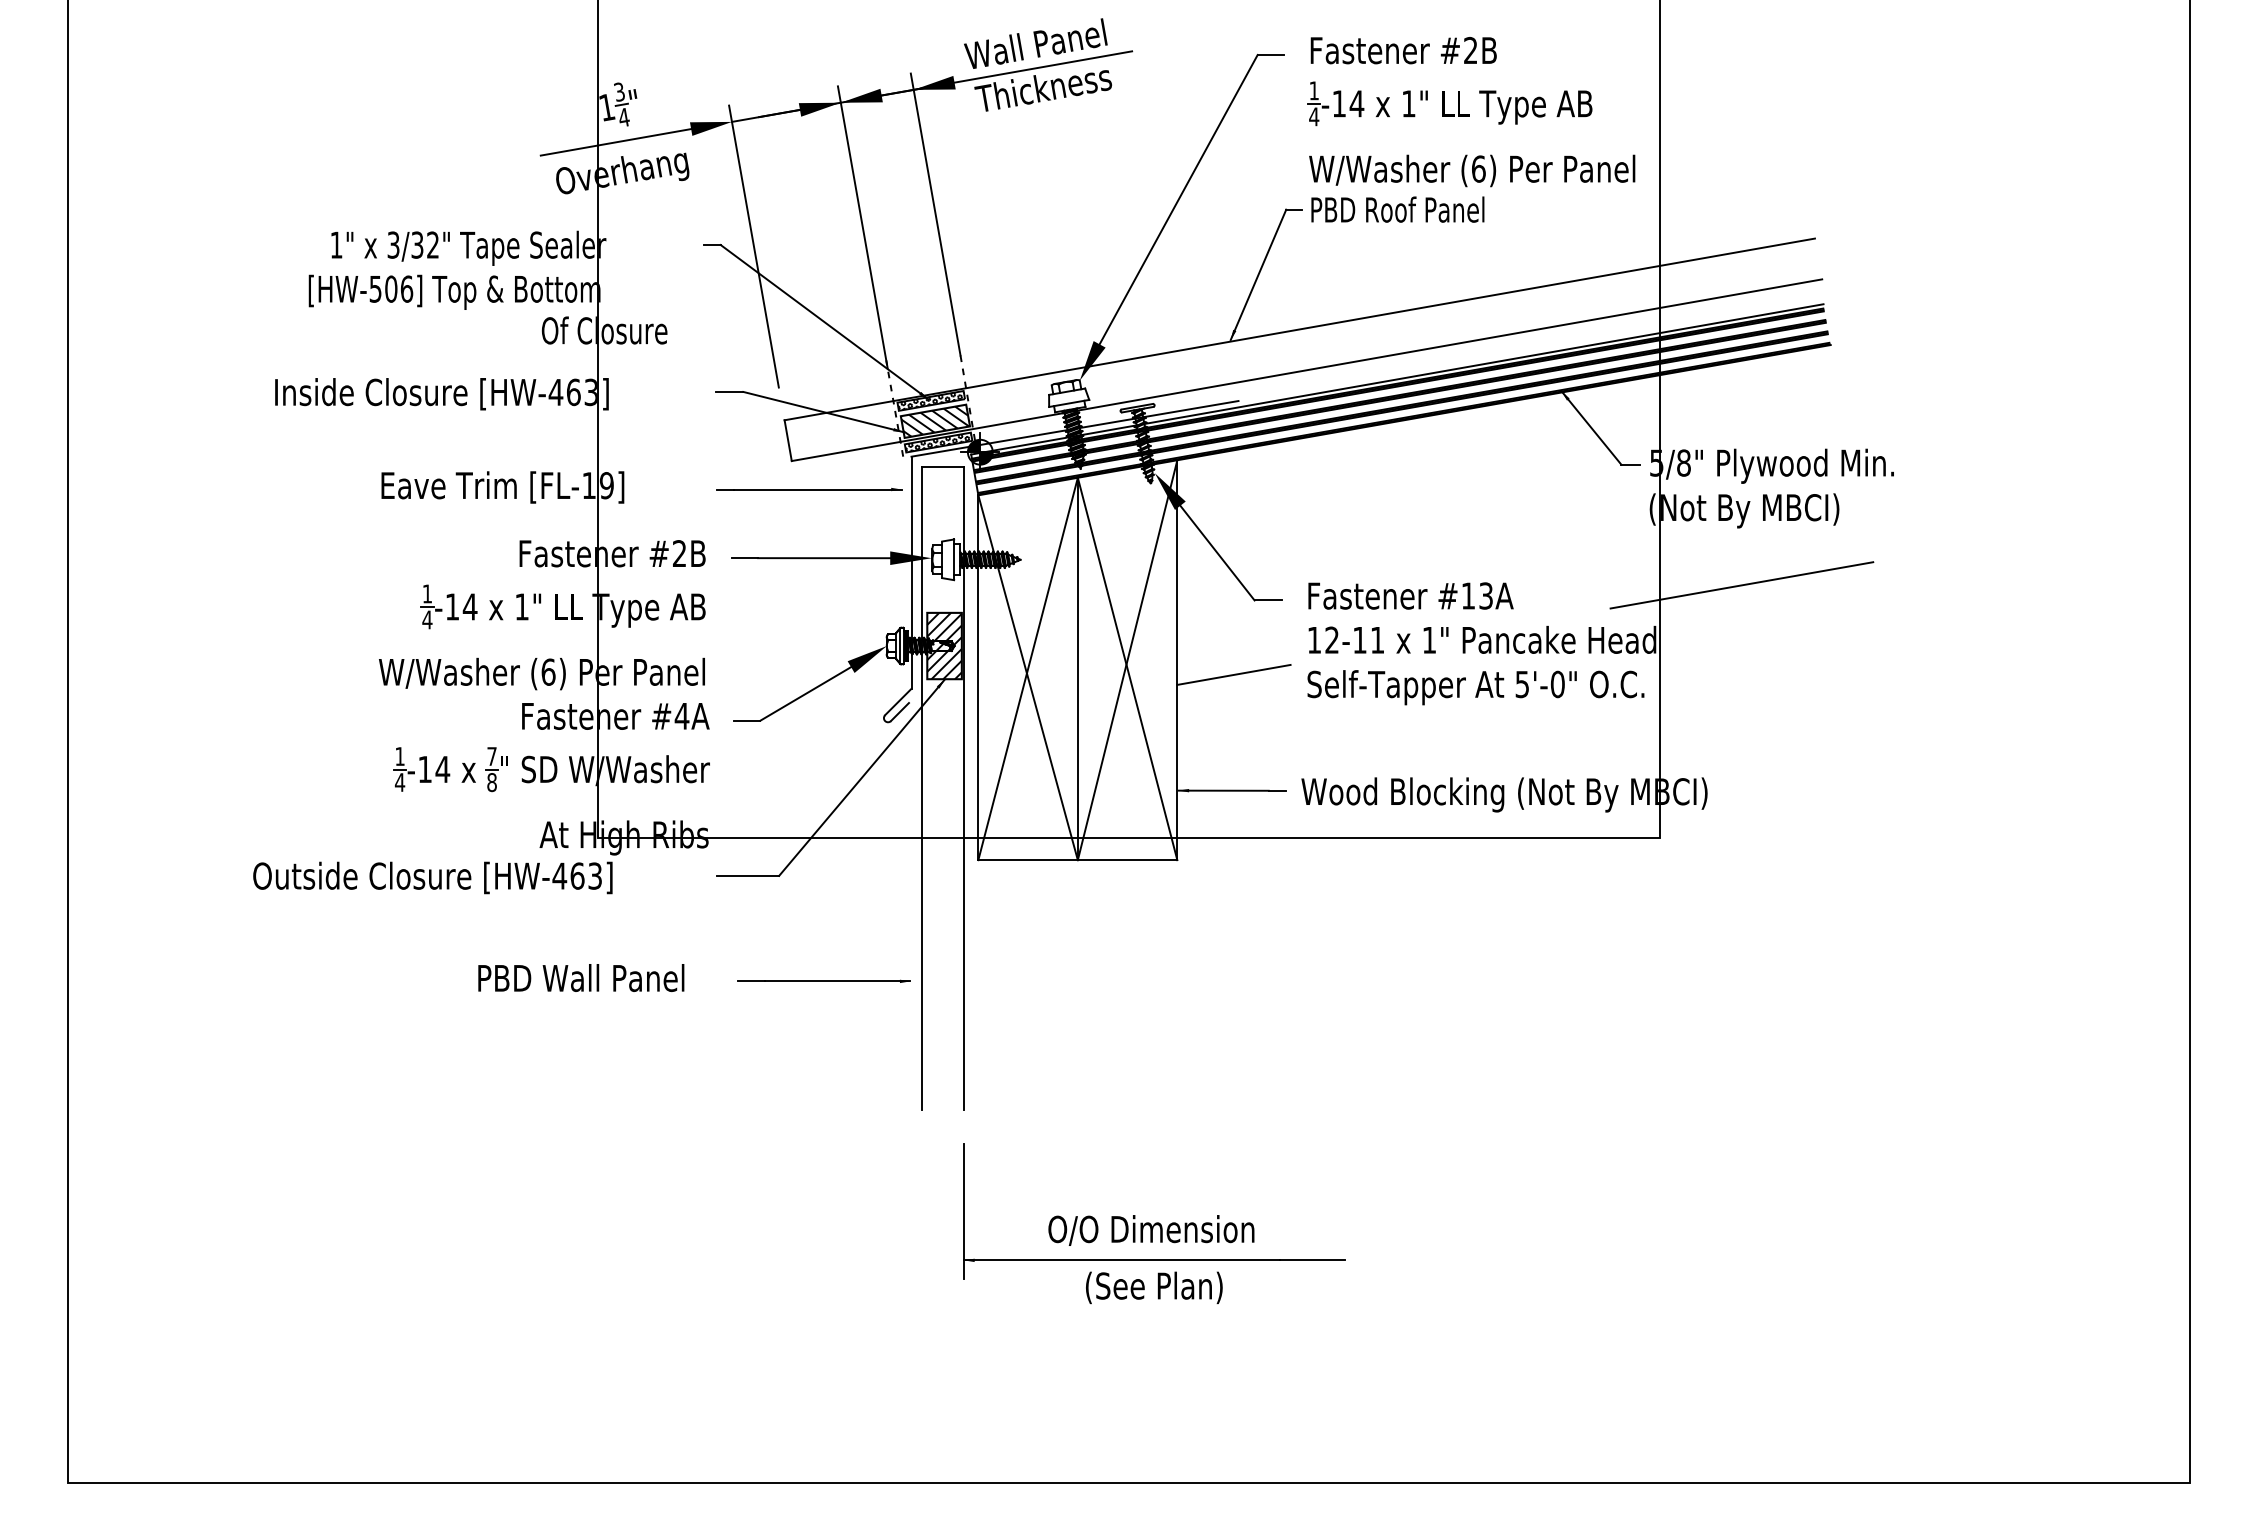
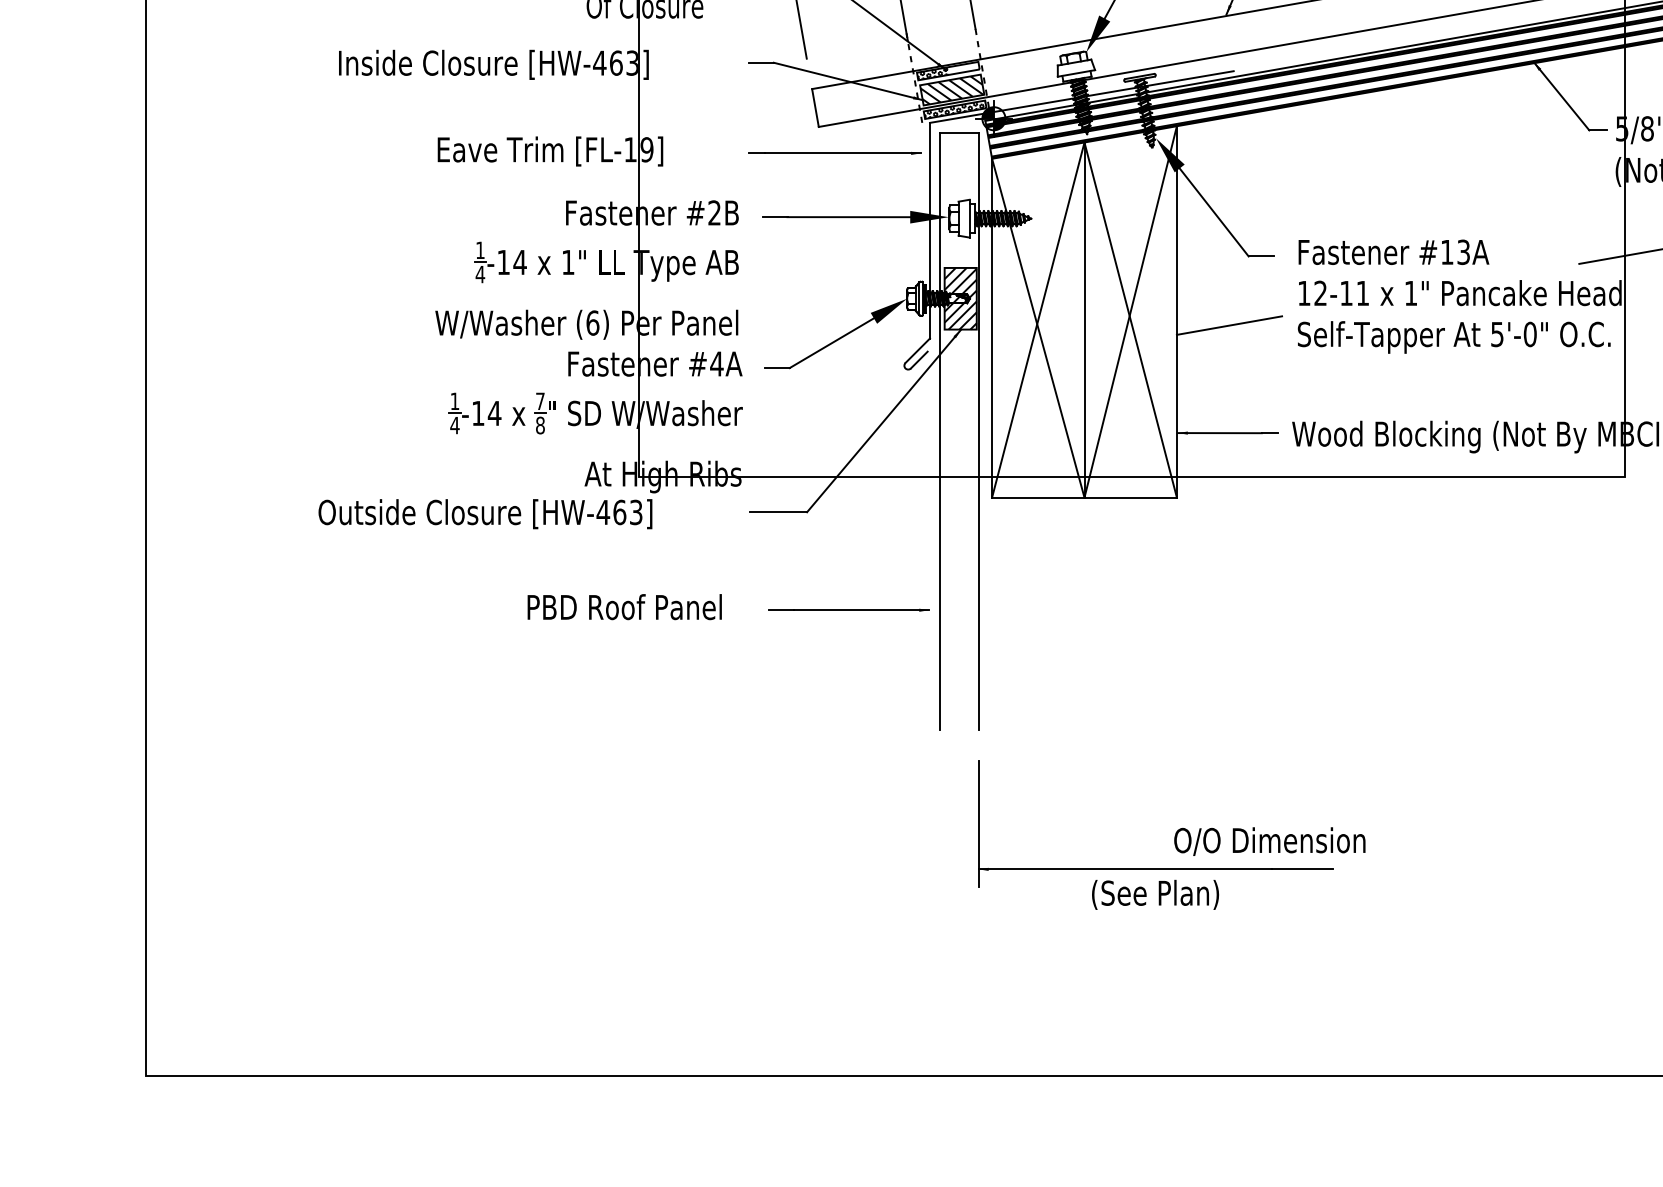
hatch: (948, 397) -> (964, 67), removed
text: (614, 978) -> (654, 607), PBD Wall Panel -> PBD Roof Panel
text: (1151, 1230) -> (1269, 841), moved

